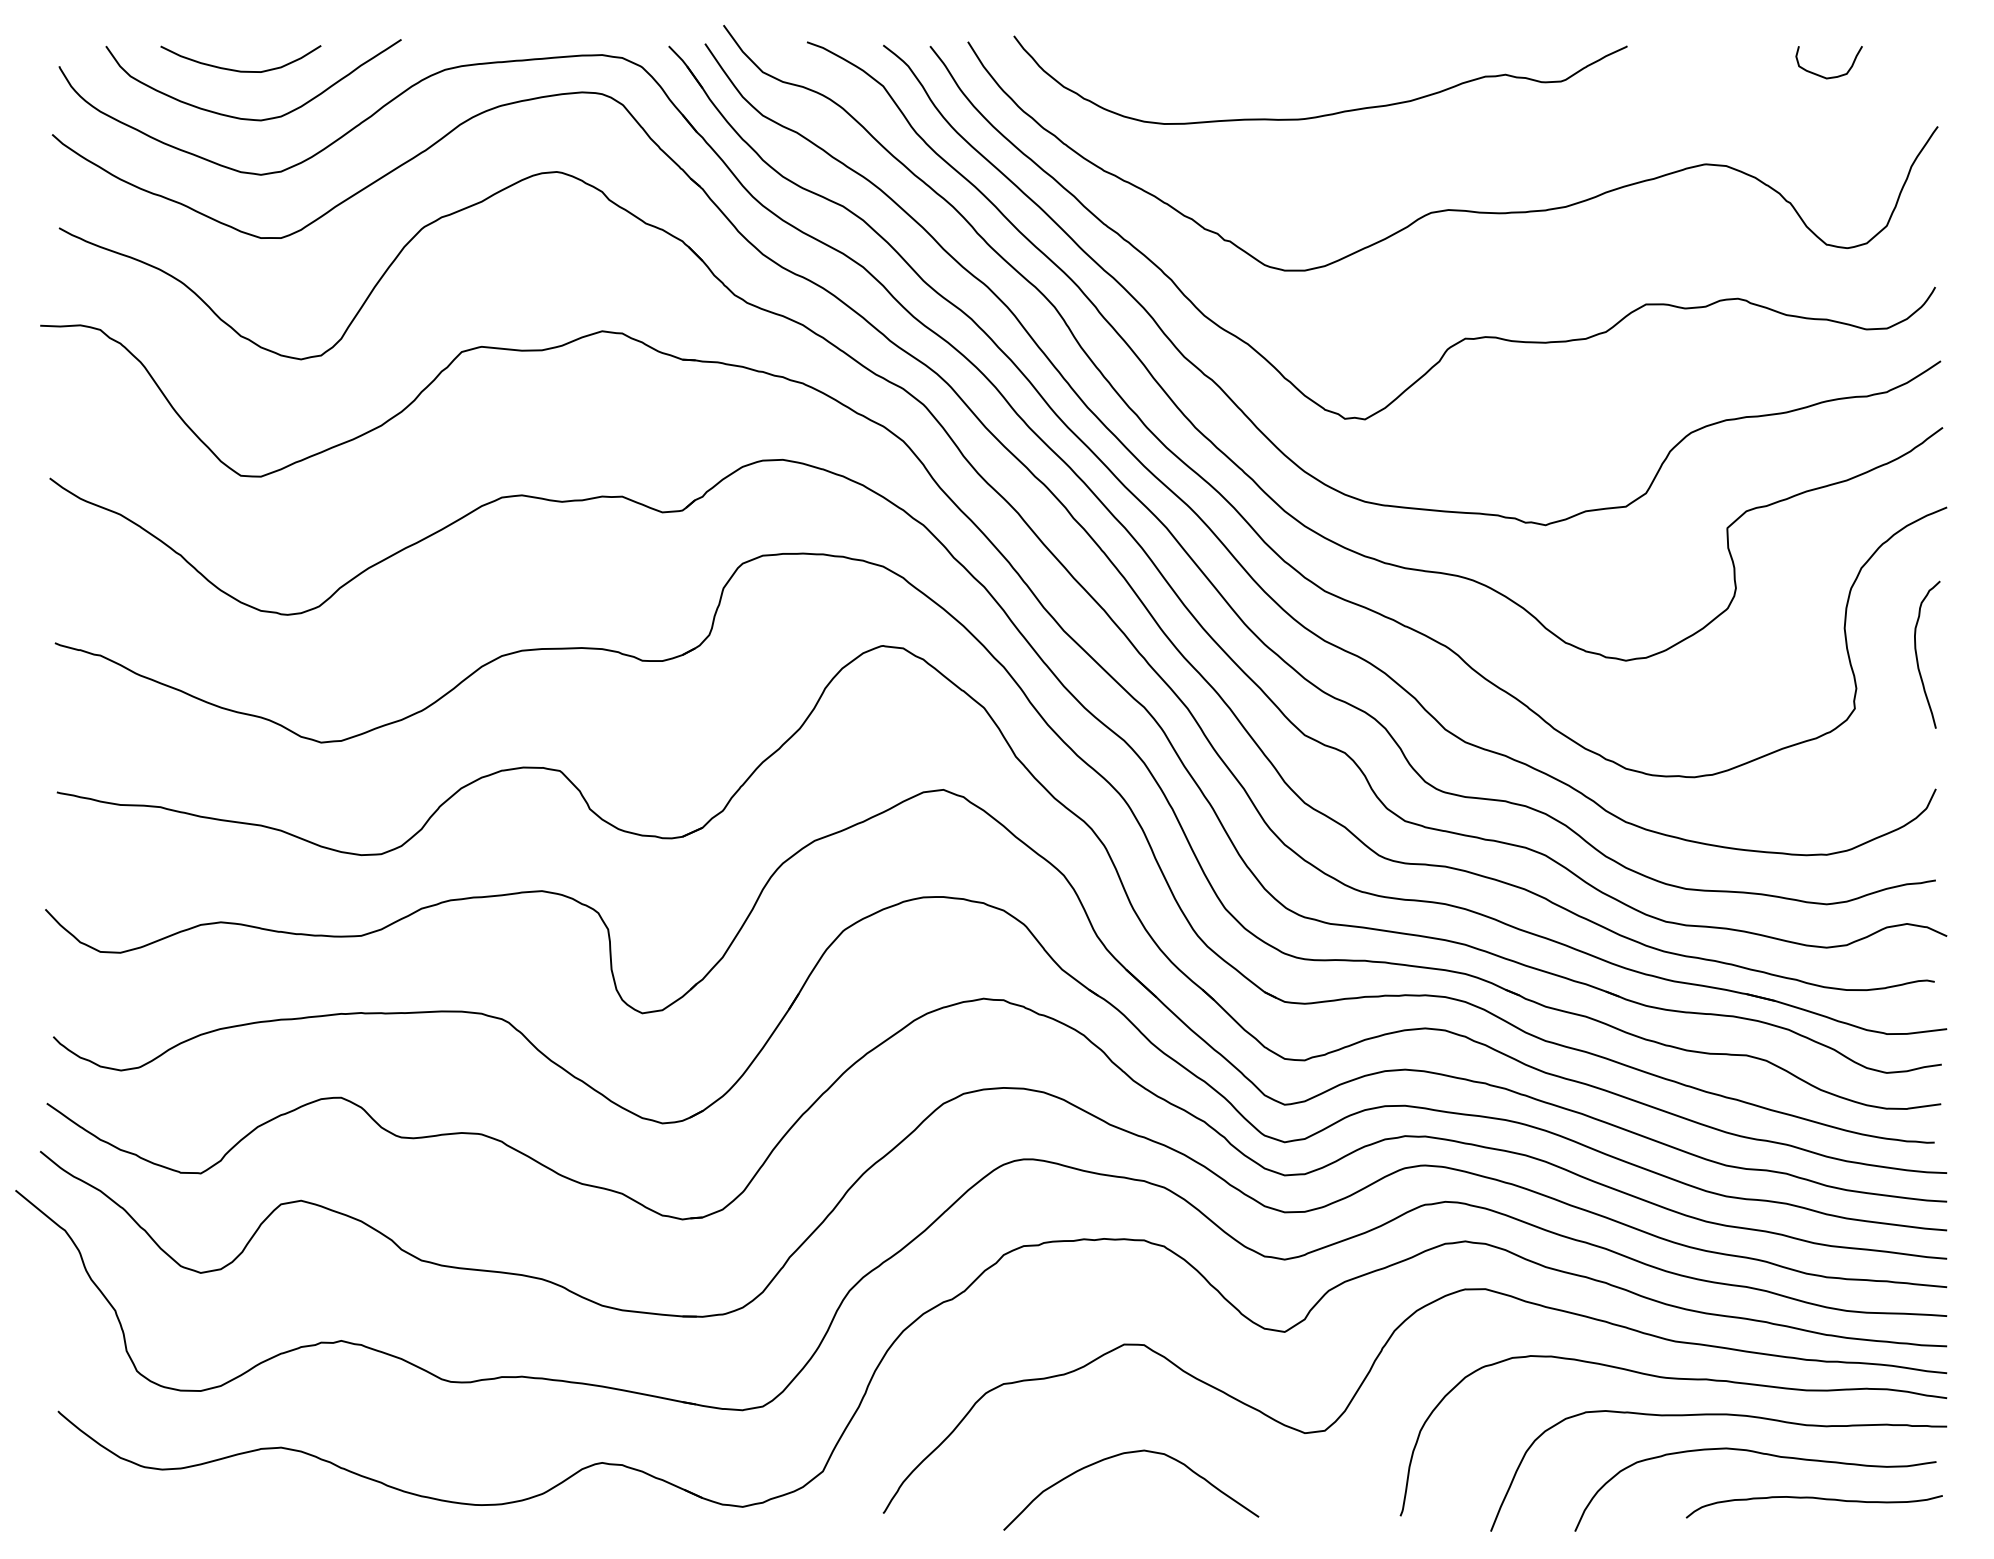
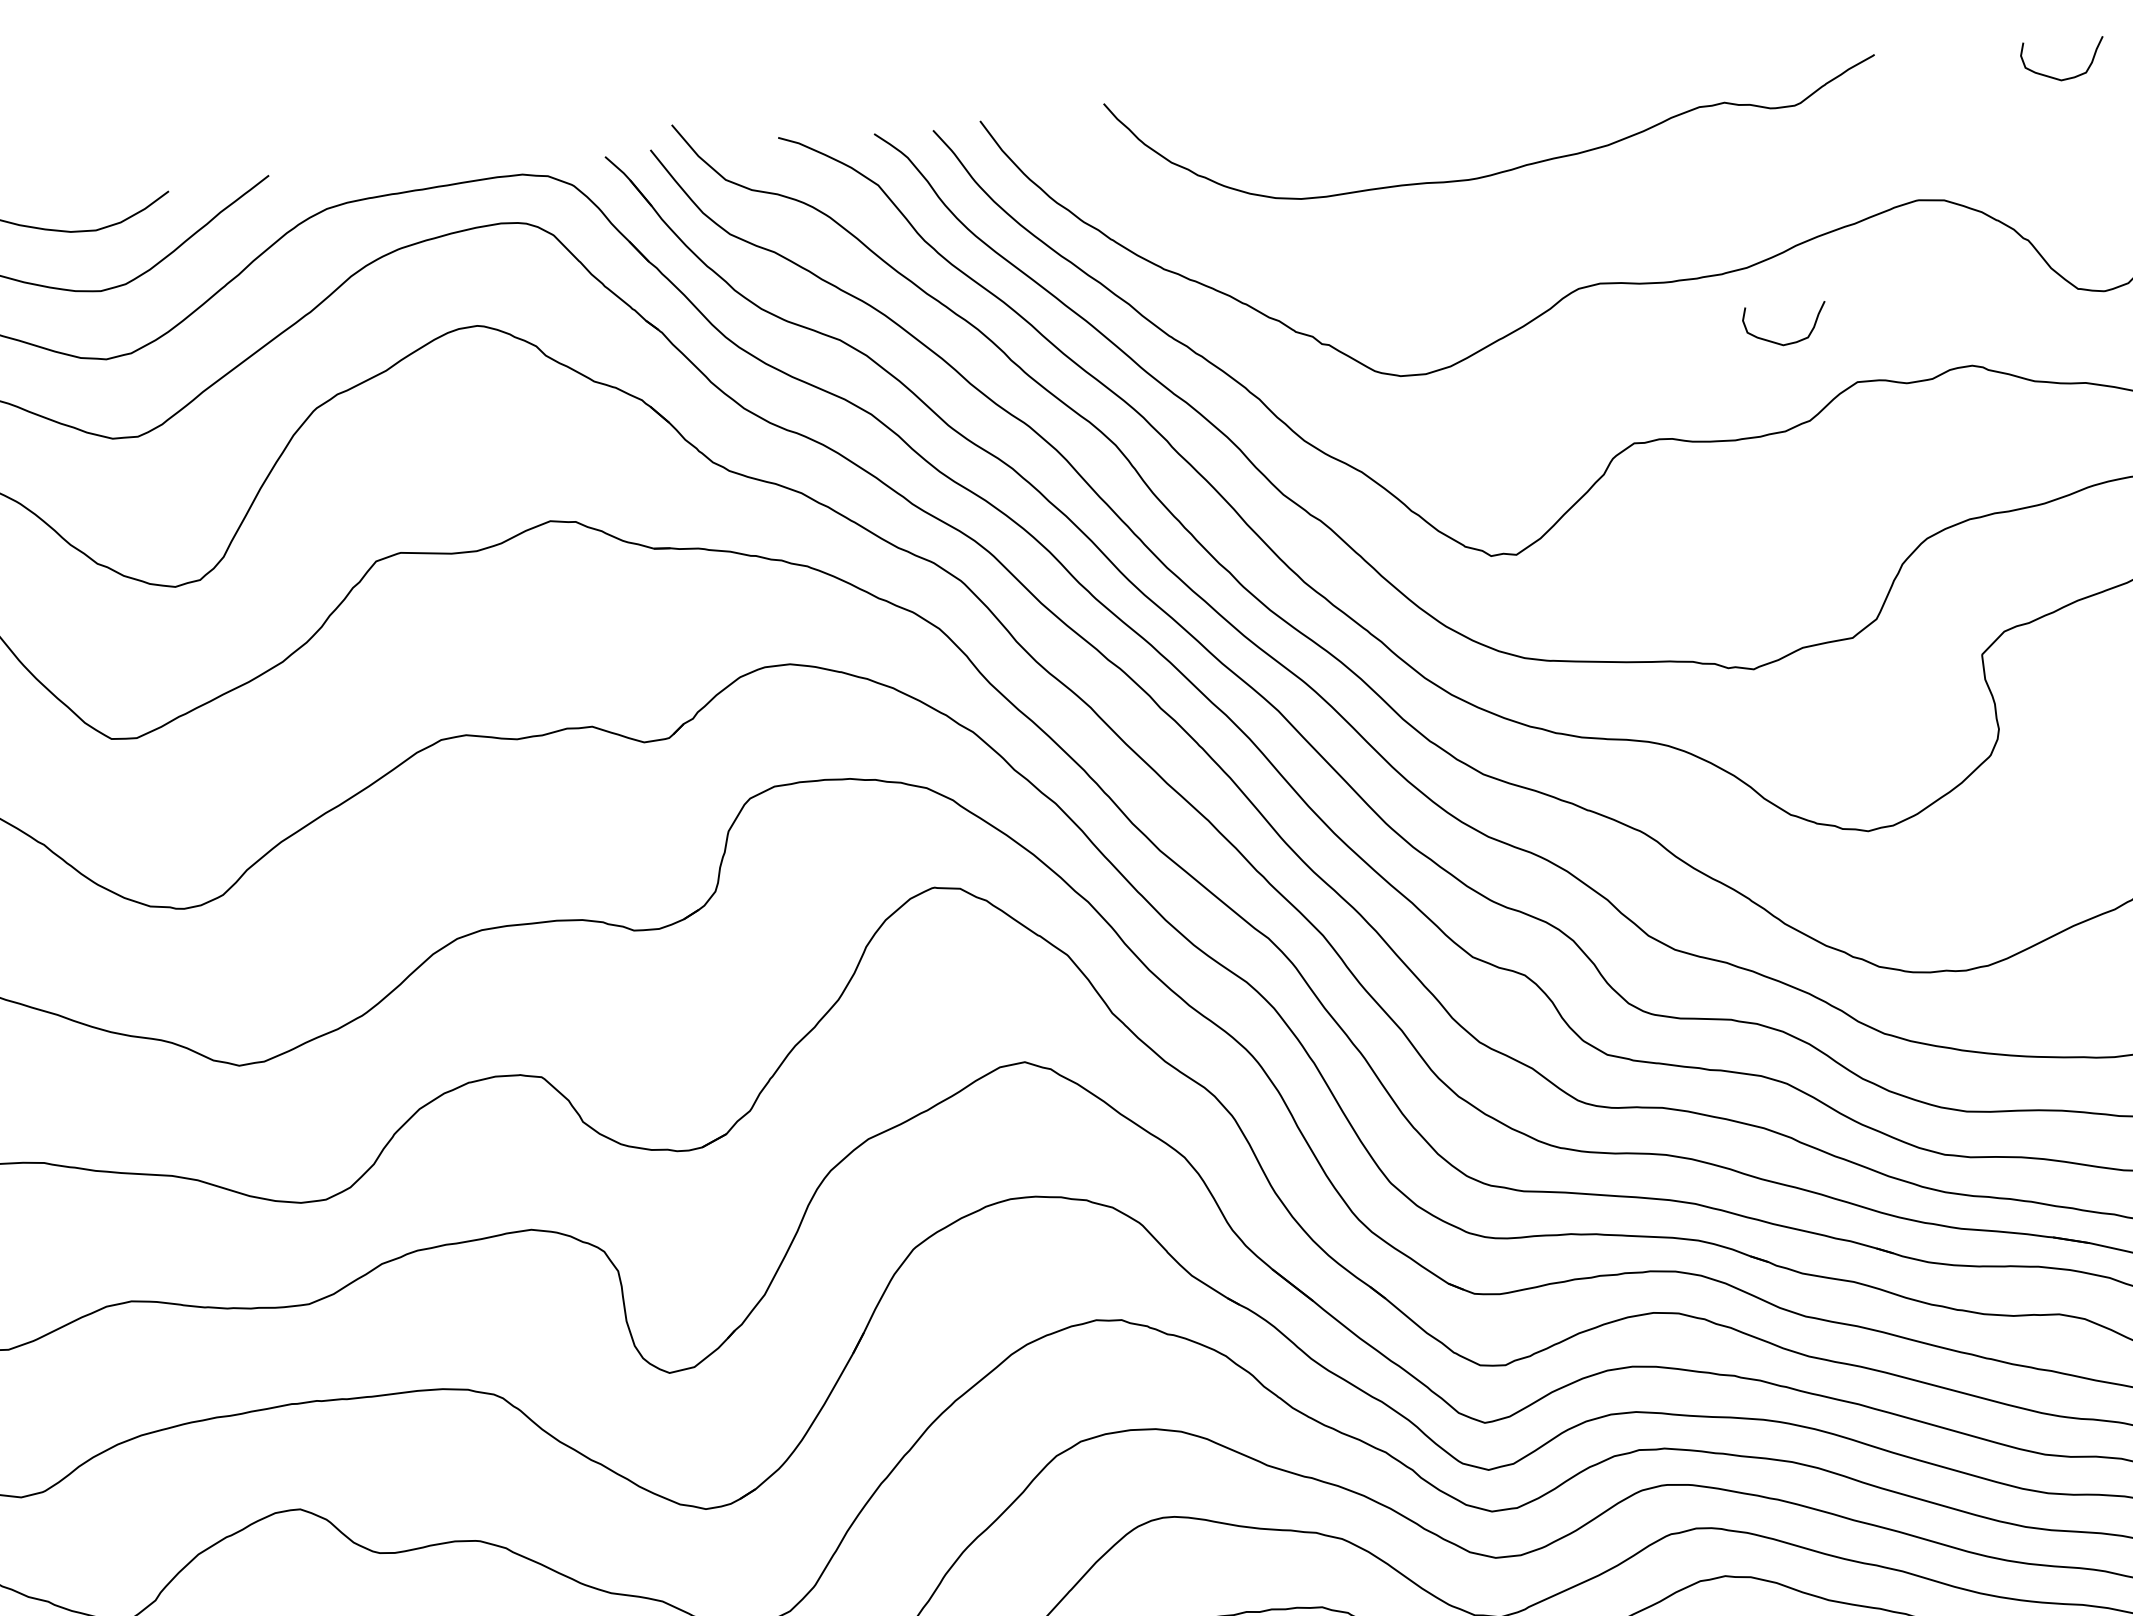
curve: (1323, 114) -> (1500, 171), moved
curve: (1585, 267) -> (1777, 341), added

